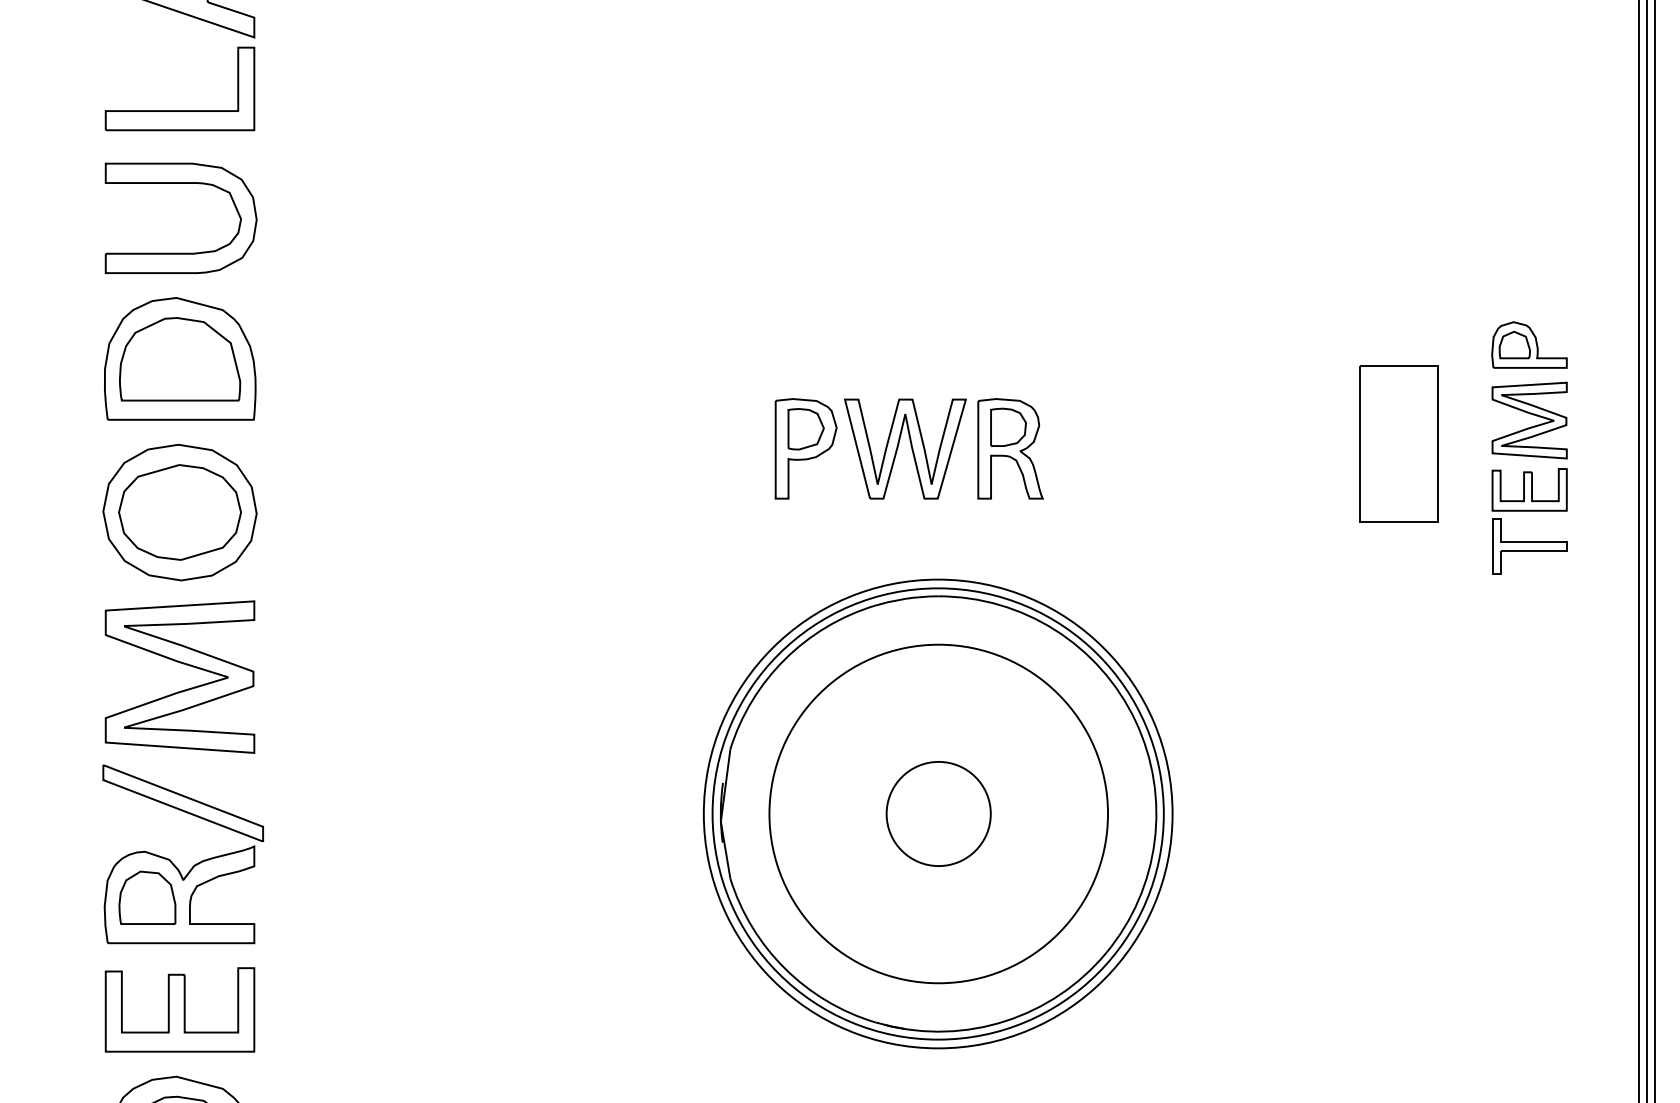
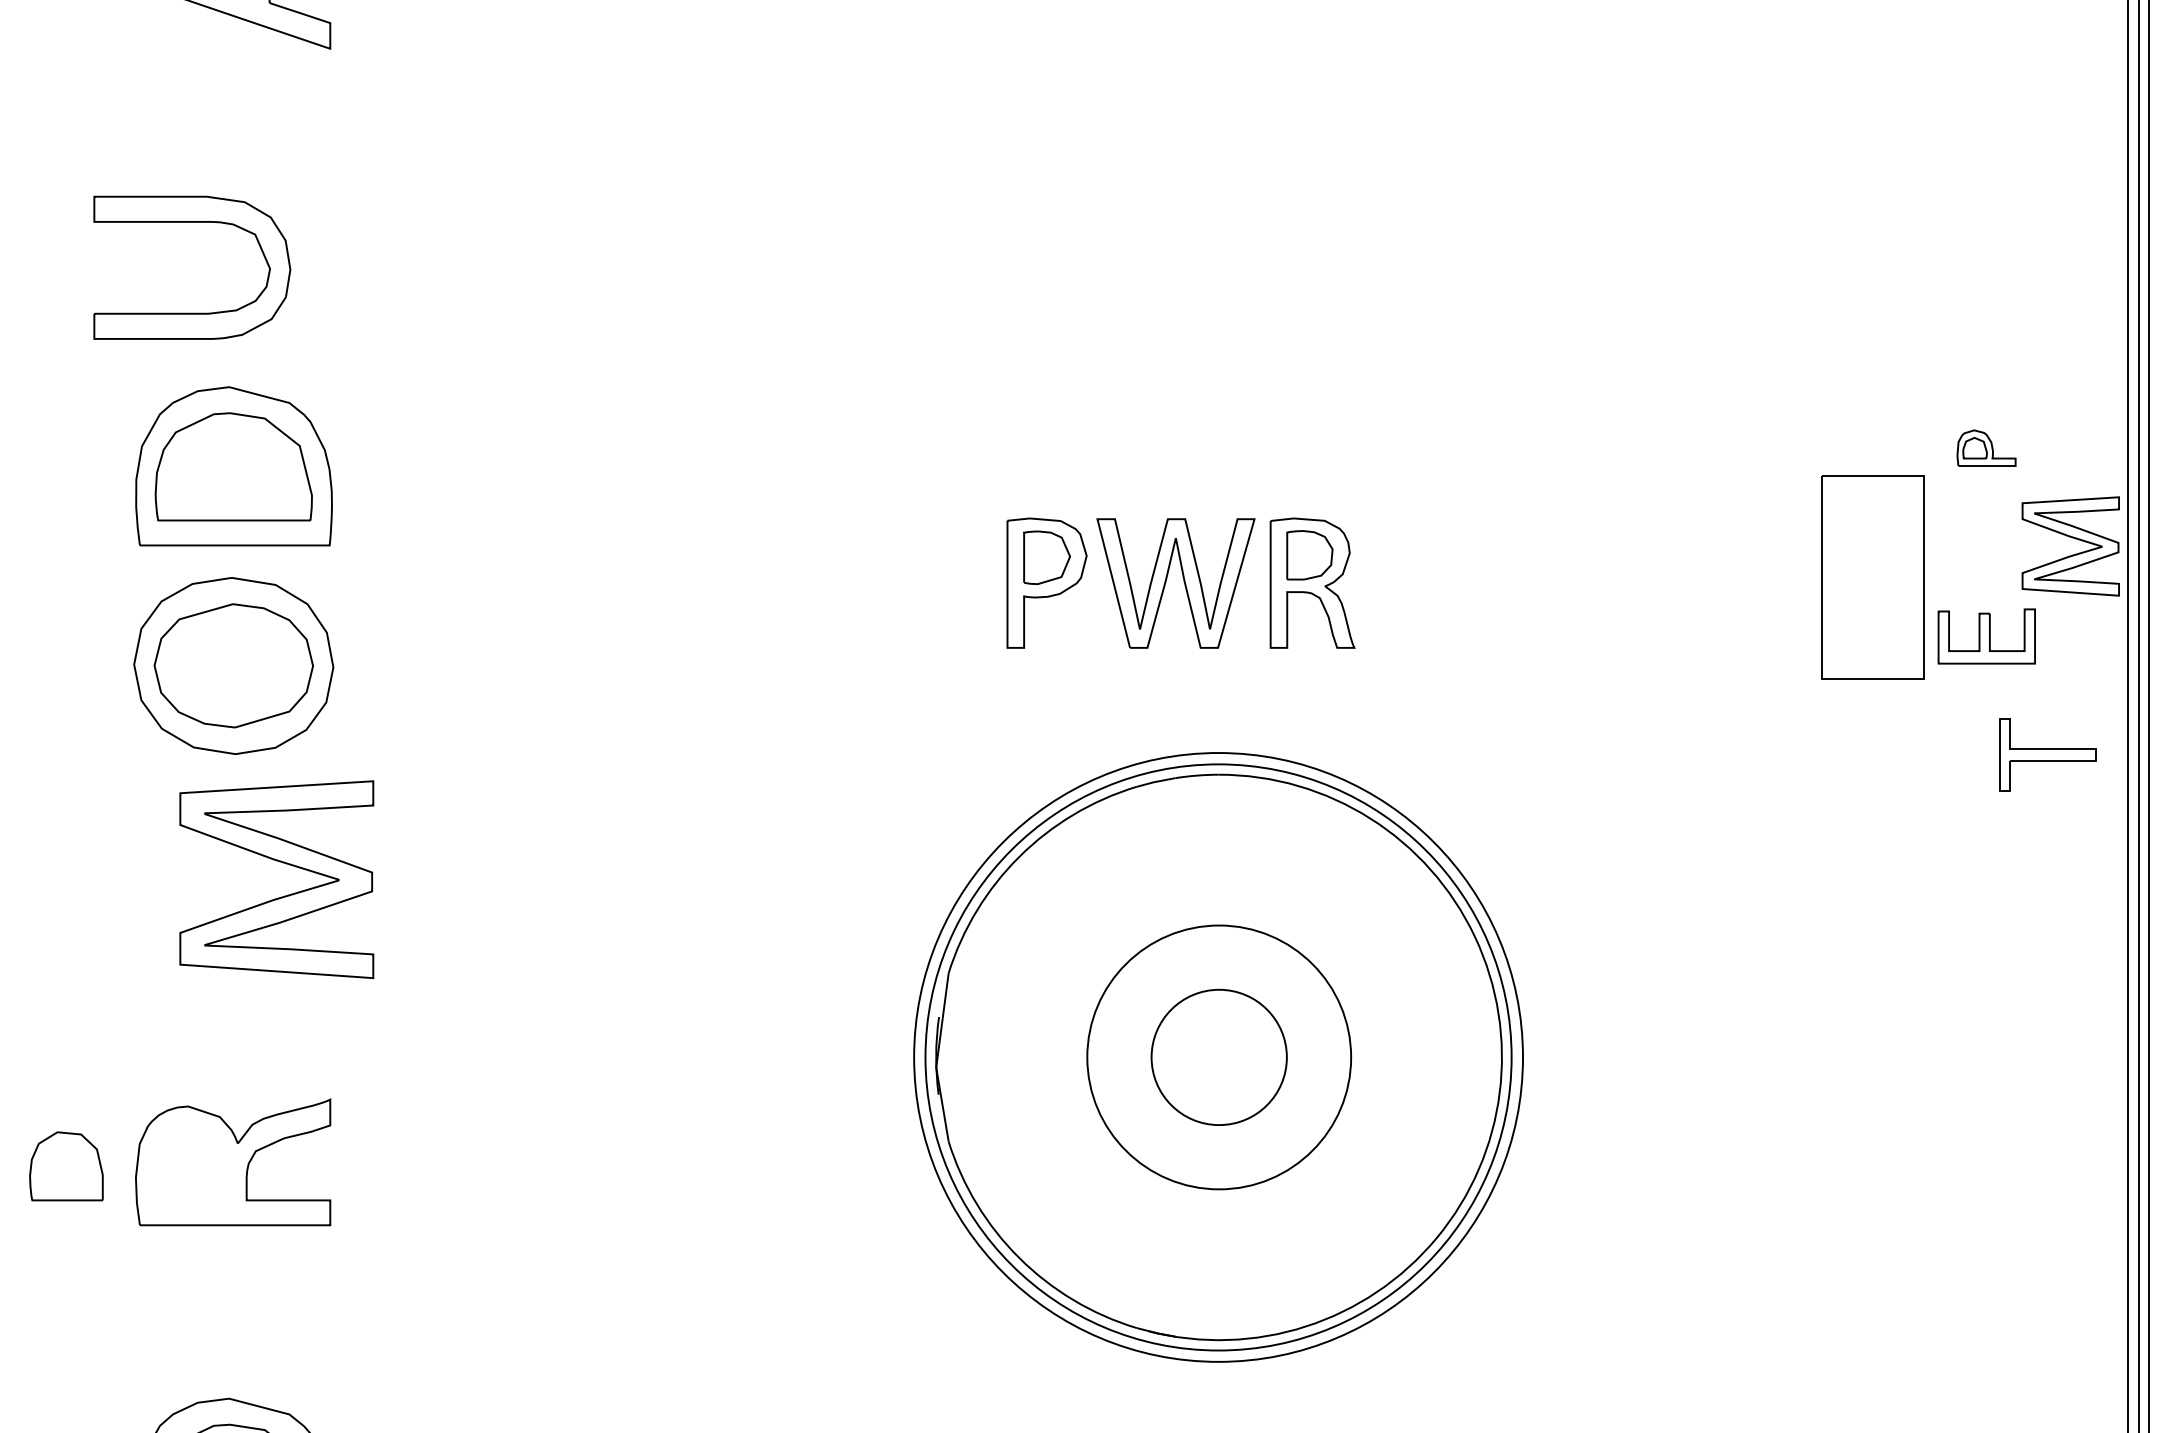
part: (179, 110) -> (233, 143), removed
part: (181, 183) -> (192, 222), moved
part: (1529, 344) -> (1986, 447), size x0.6
part: (1530, 414) -> (2072, 538), moved
part: (1398, 444) -> (1872, 577), moved
part: (1529, 546) -> (2047, 754), moved
part: (184, 664) -> (282, 863), moved
part: (182, 803) -> (237, 1043), removed
circle: (938, 814) -> (1219, 1057), size x0.6
part: (147, 897) -> (66, 1166), moved
part: (179, 1009) -> (233, 1311), removed

